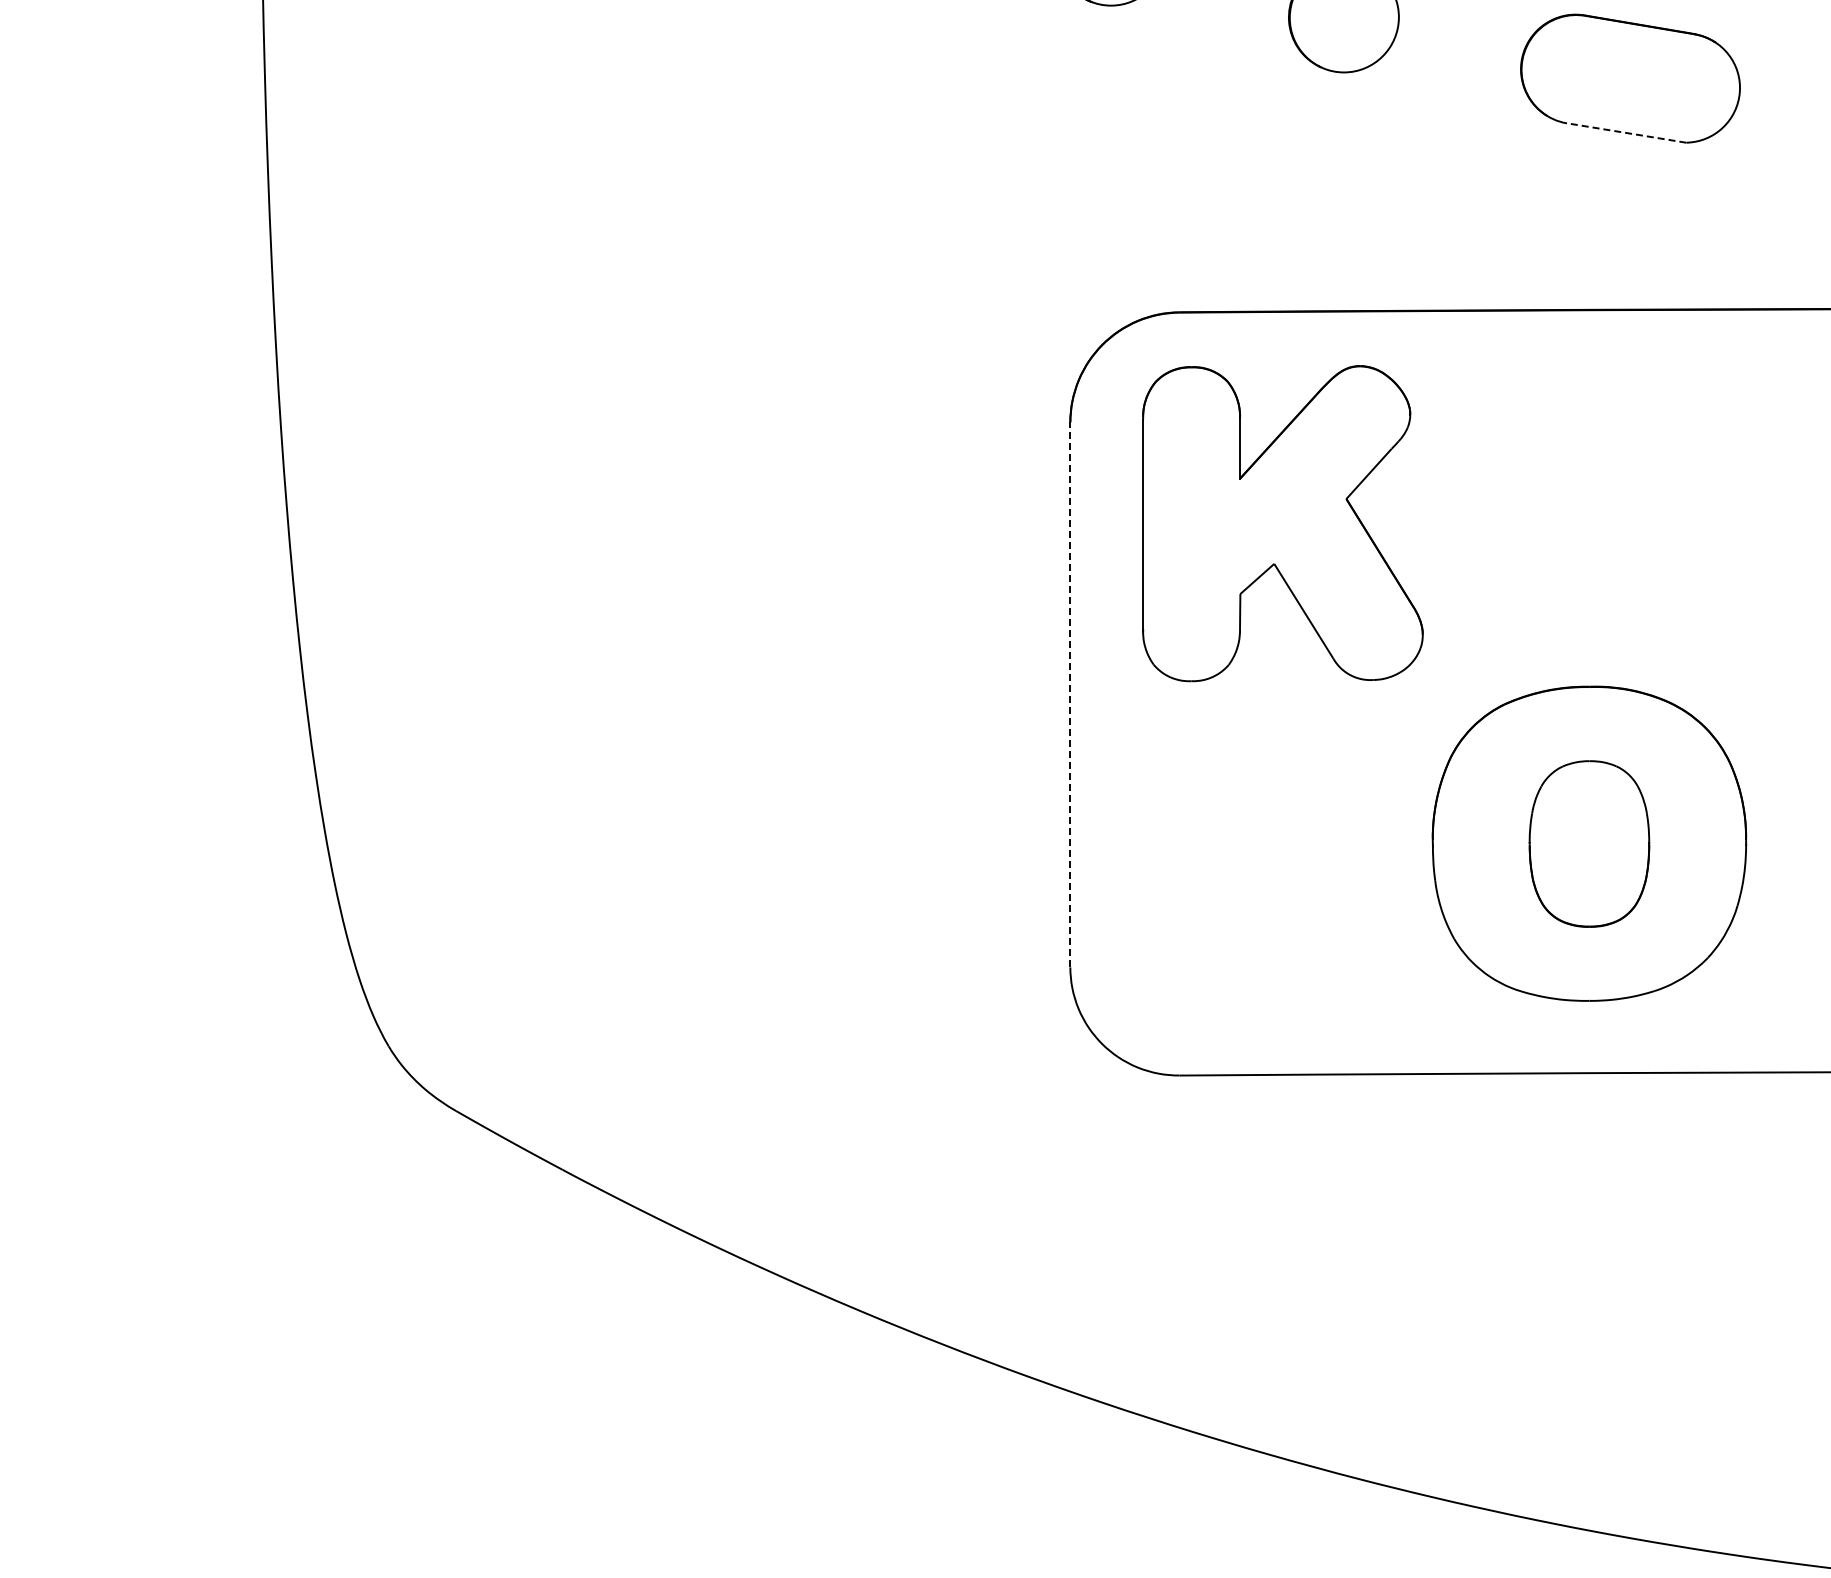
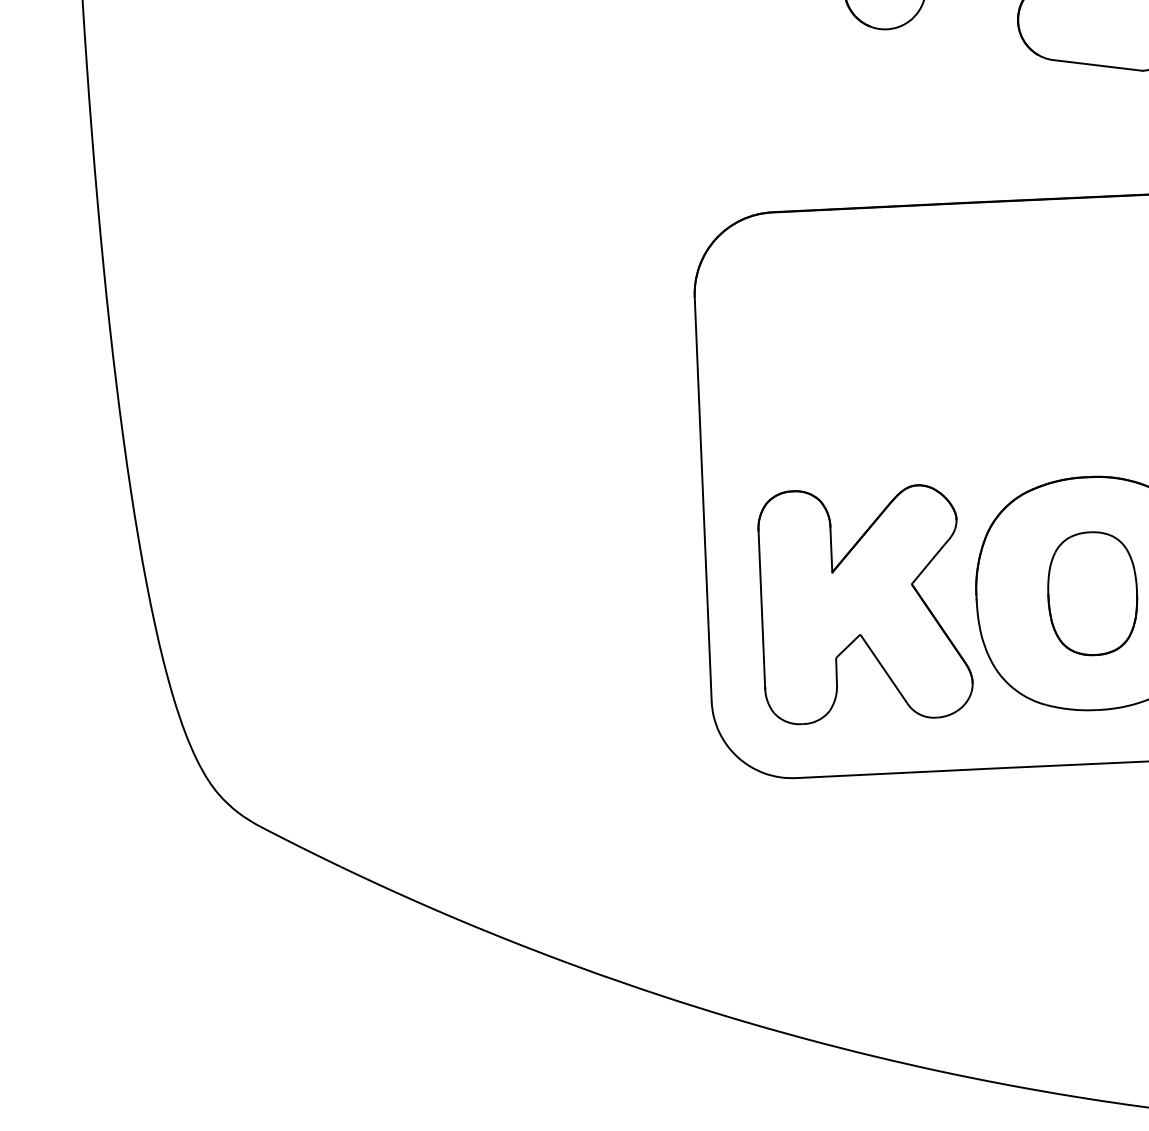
line: (1626, 132) -> (1098, 65), dashed -> solid
part: (1282, 523) -> (865, 604), moved
line: (1070, 694) -> (703, 499), dashed -> solid

